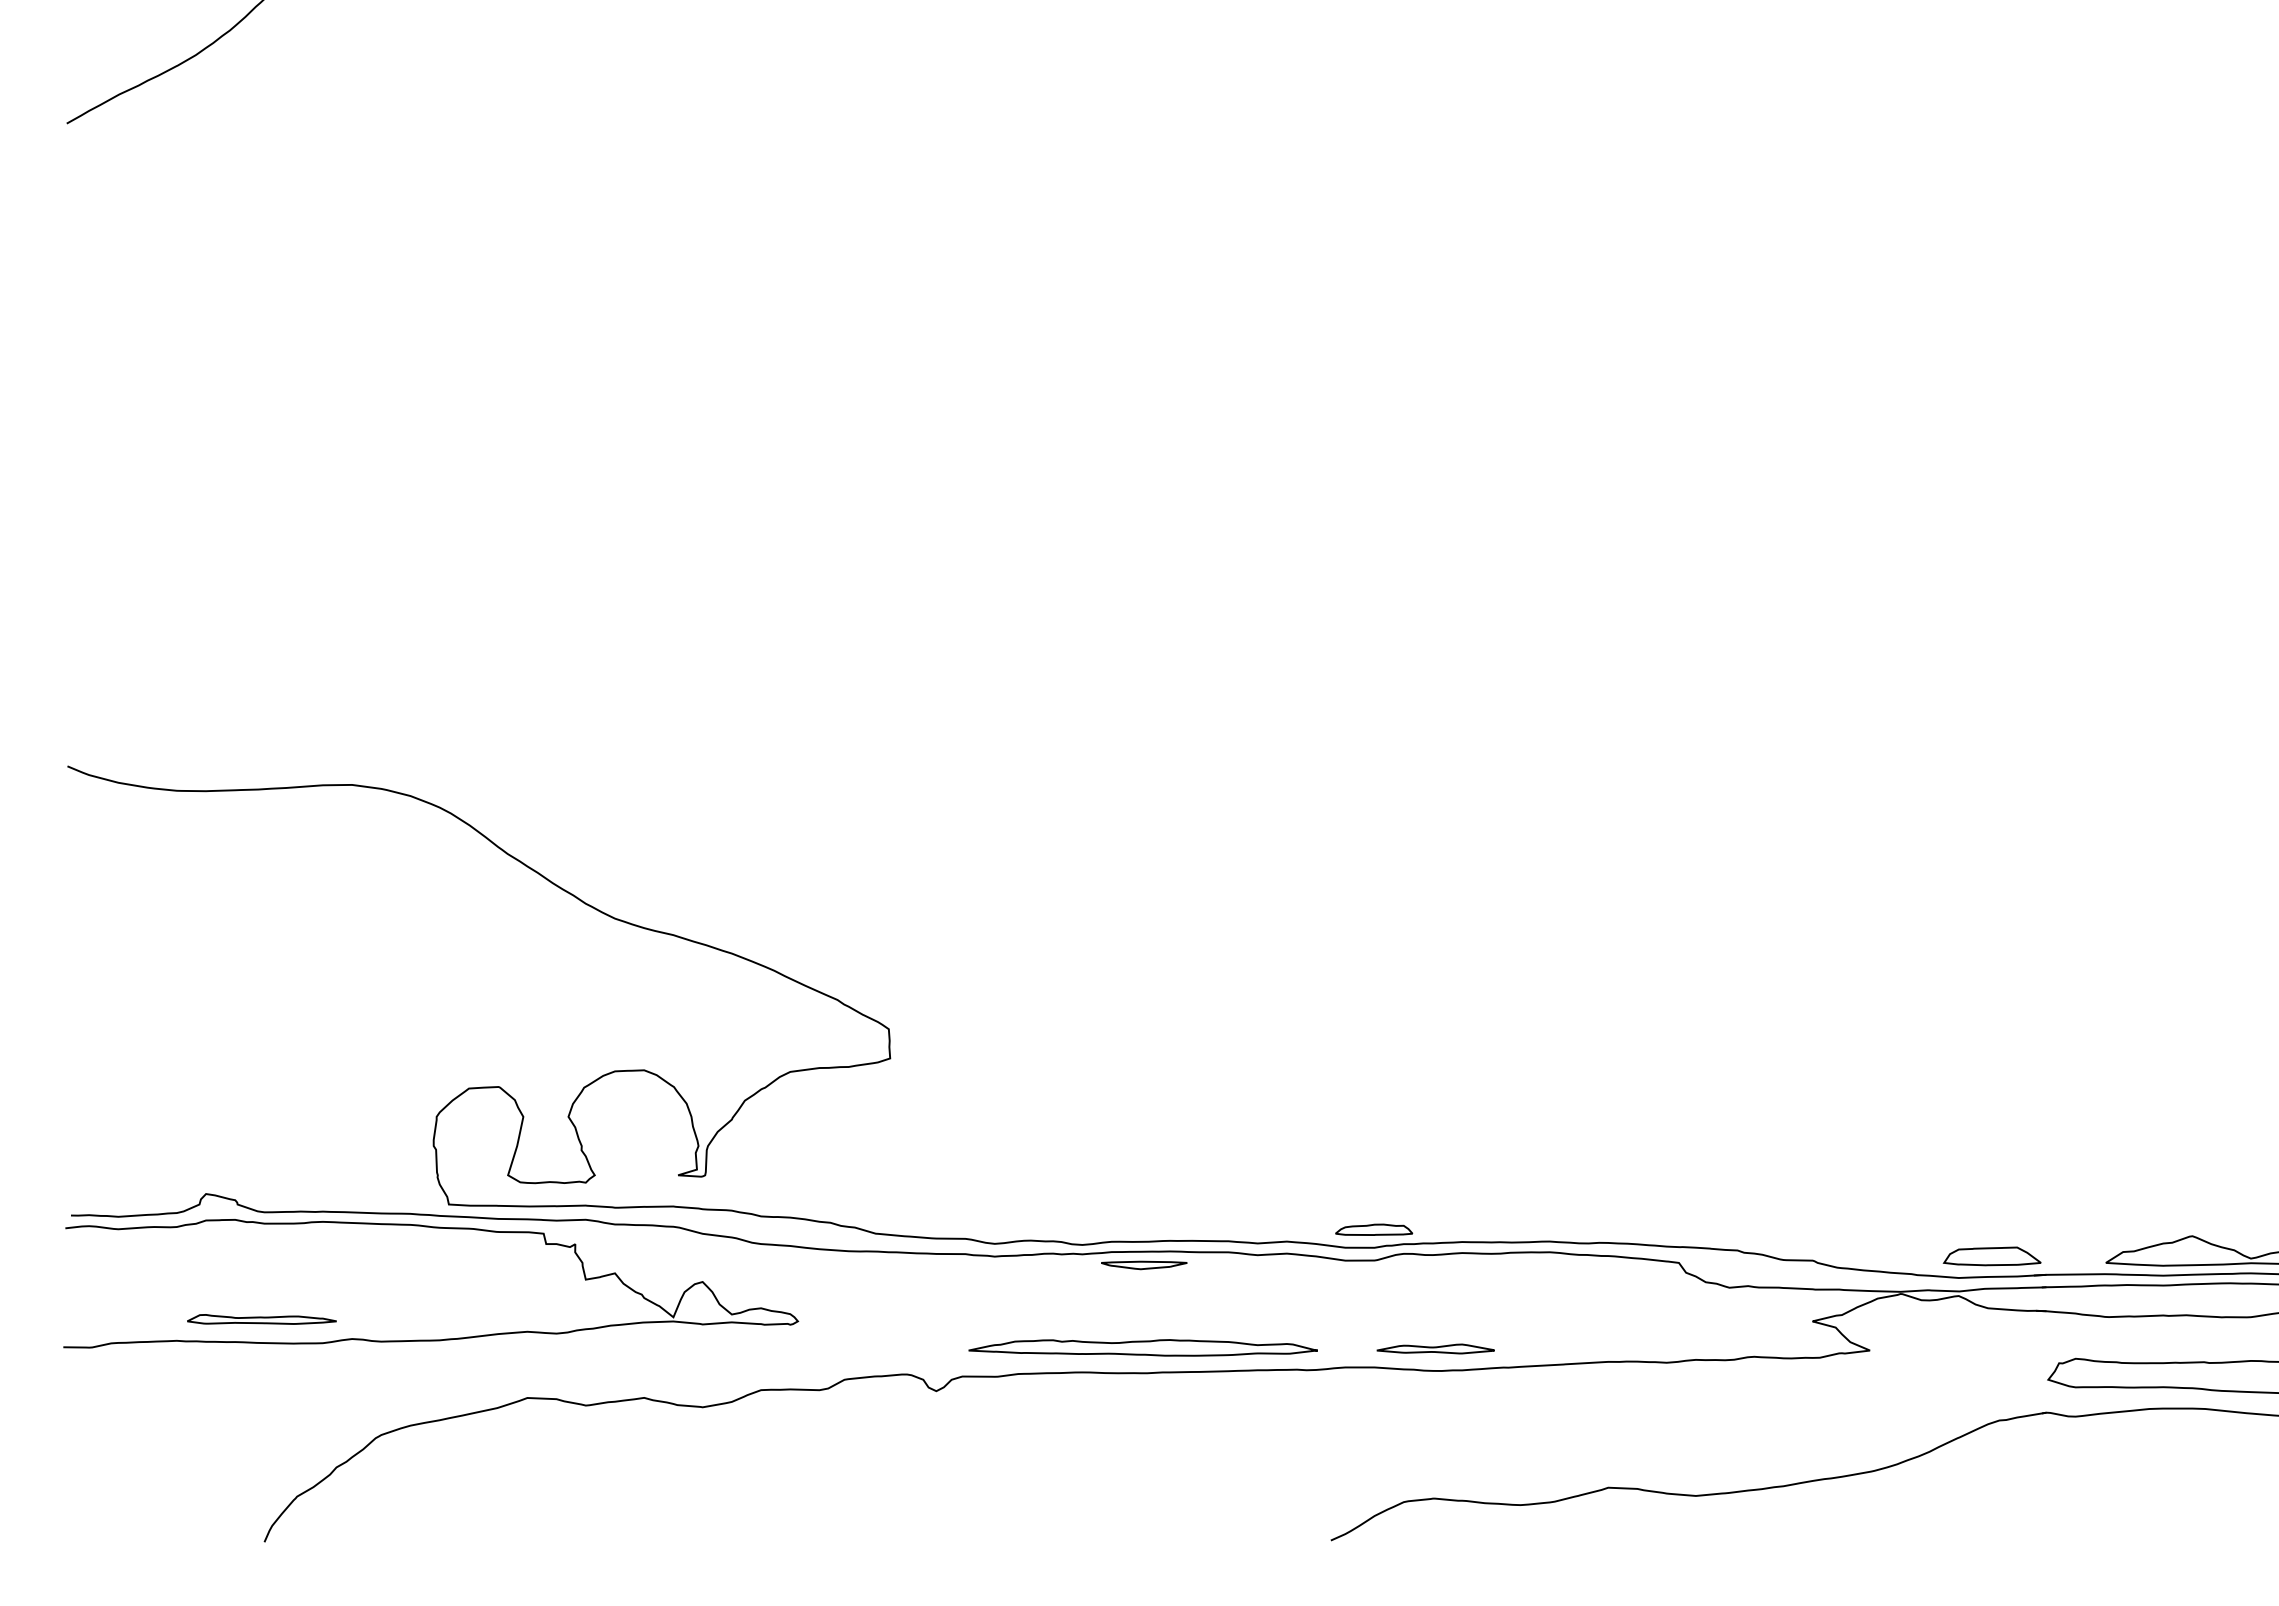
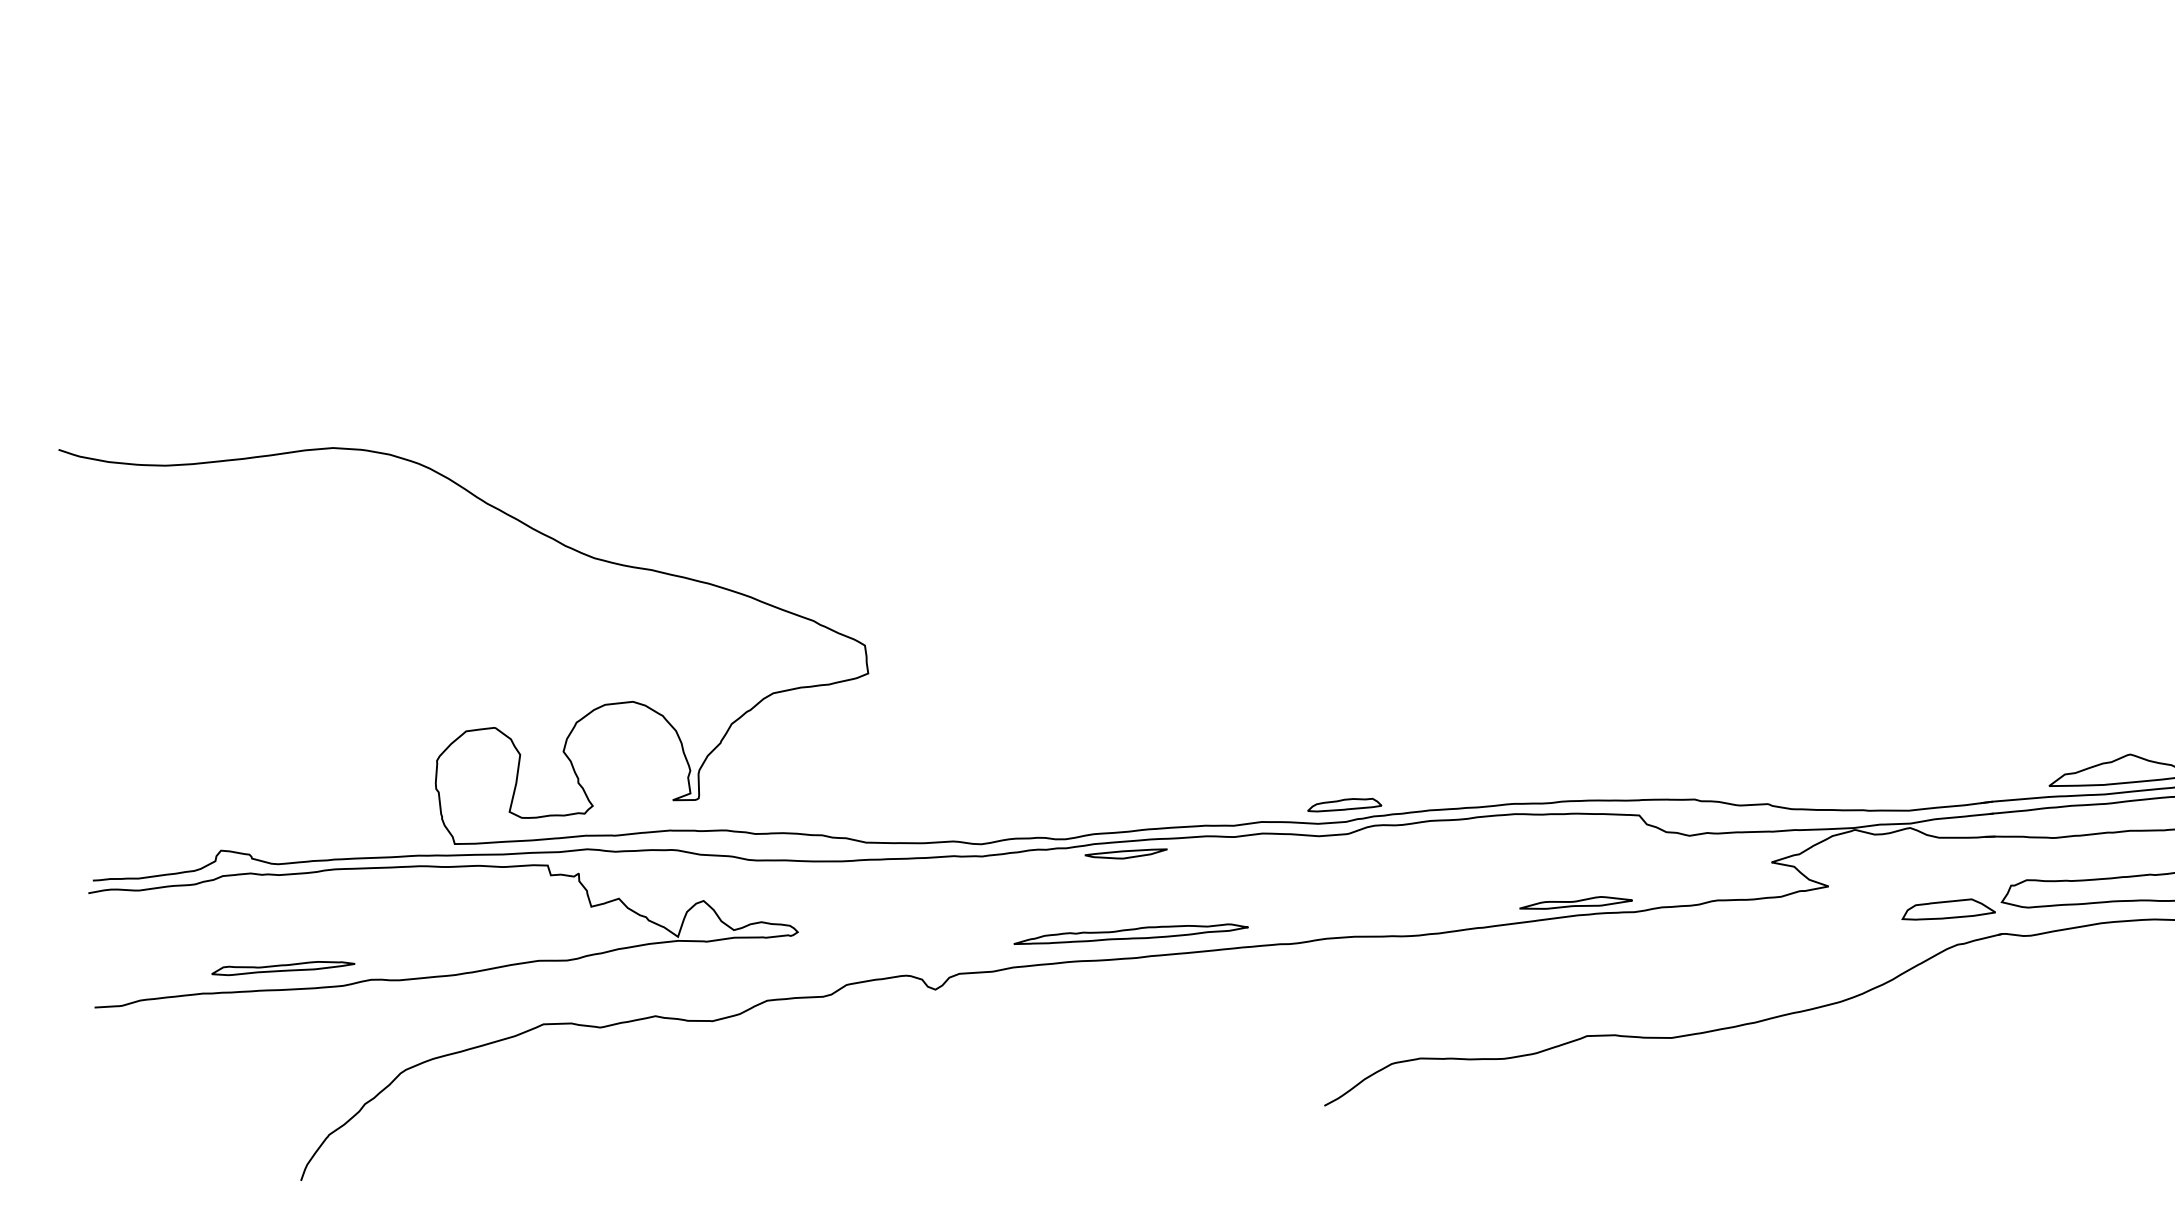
part: (1991, 1256) -> (1947, 909), moved
part: (1142, 1347) -> (1130, 933), size x0.7
part: (1435, 1348) -> (1575, 902), moved

